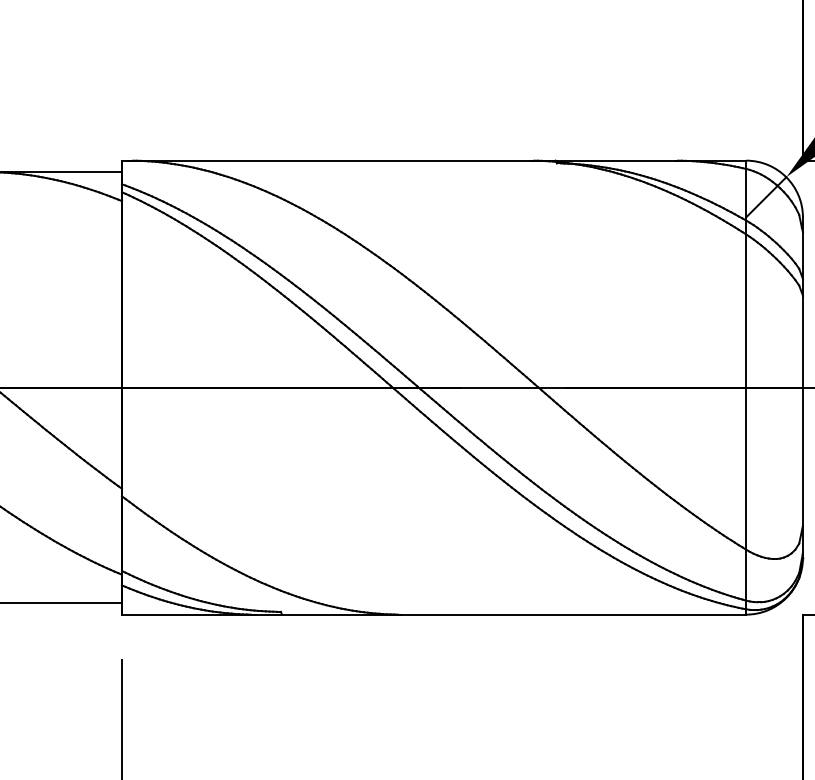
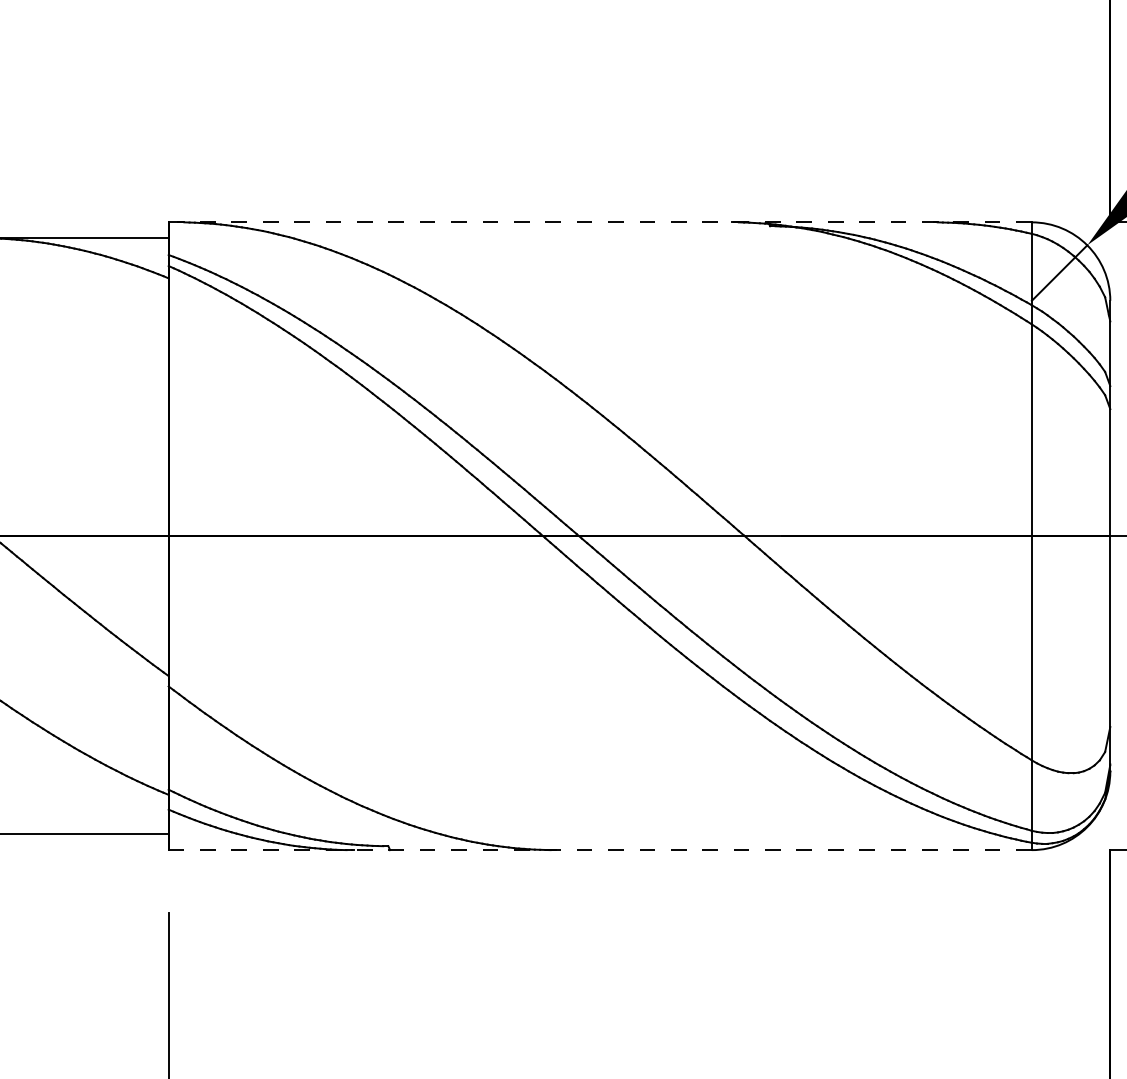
line: (434, 160) -> (600, 222), solid -> dashed
line: (434, 614) -> (600, 850), solid -> dashed

